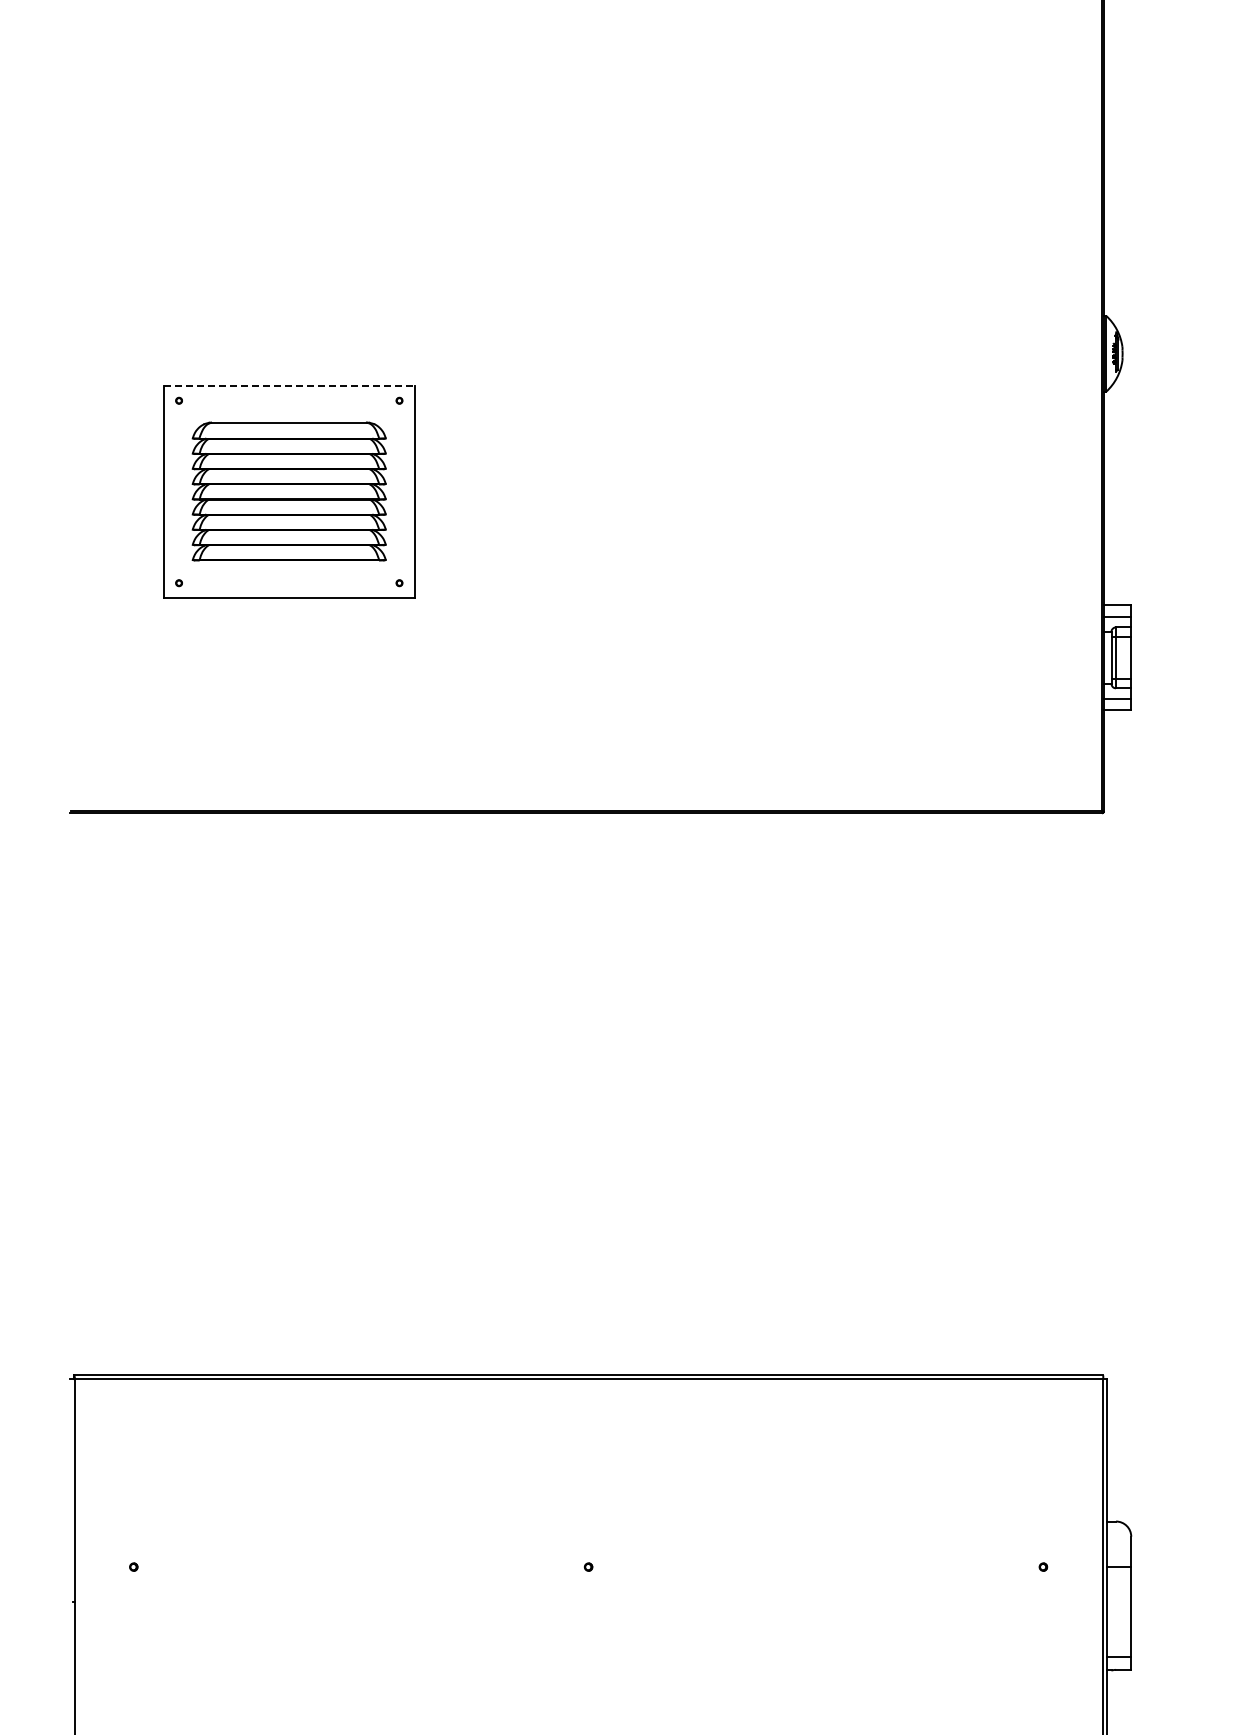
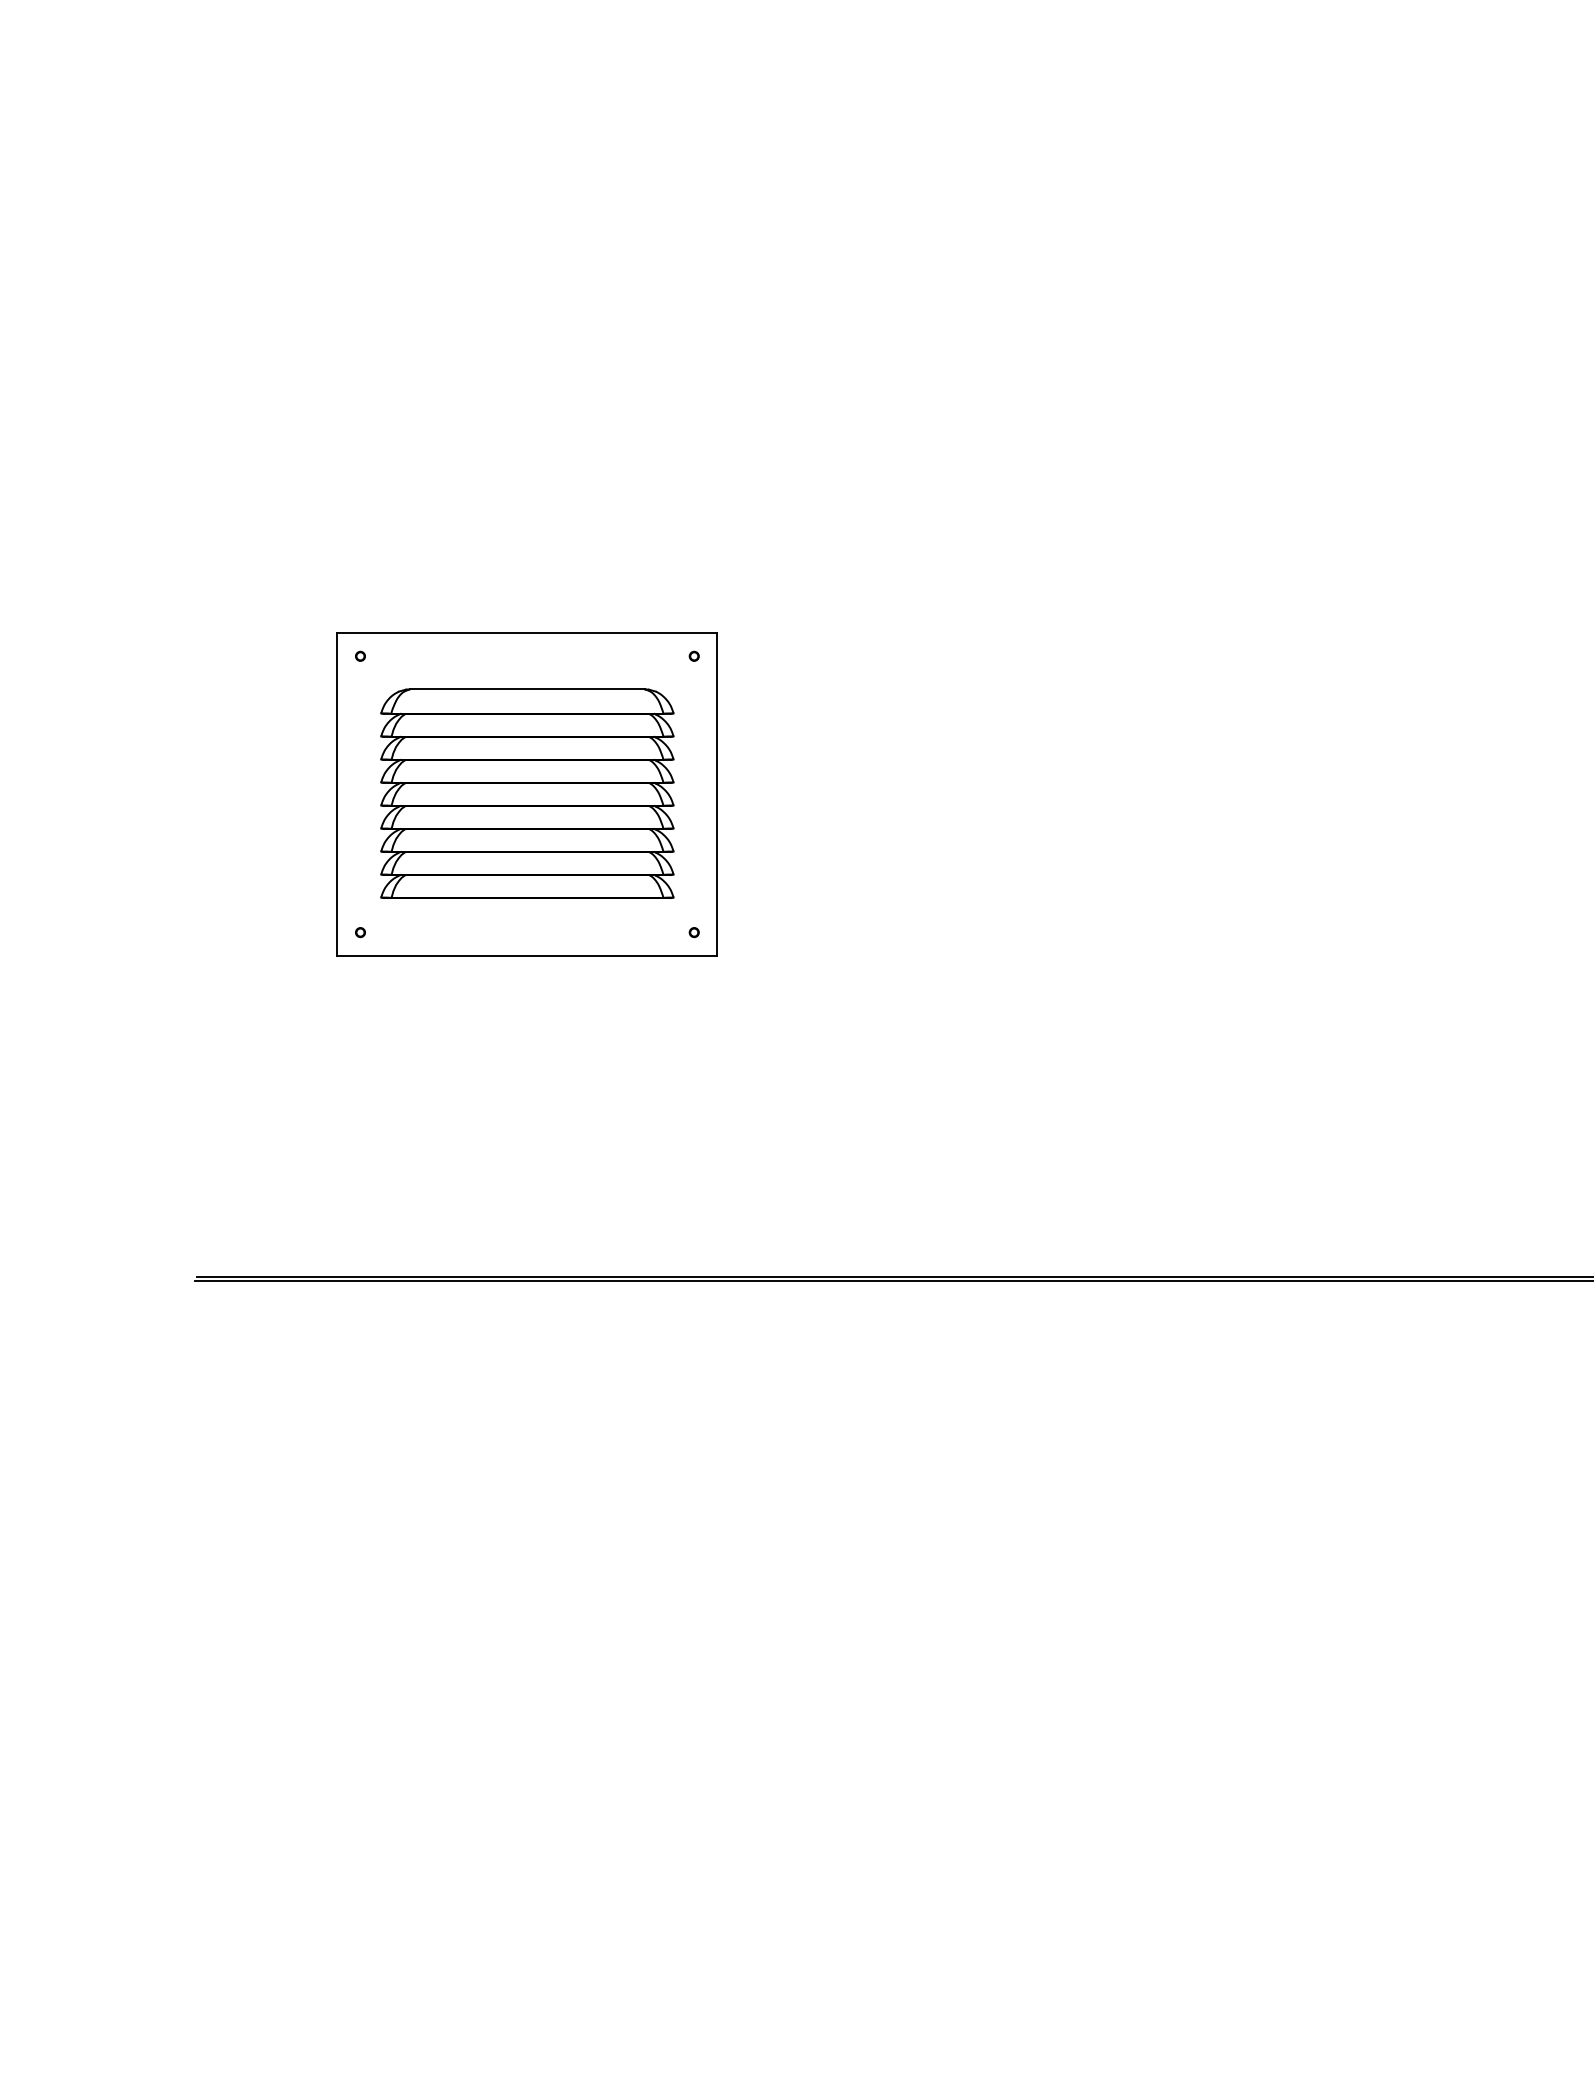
line: (289, 385) -> (527, 633), dashed -> solid

